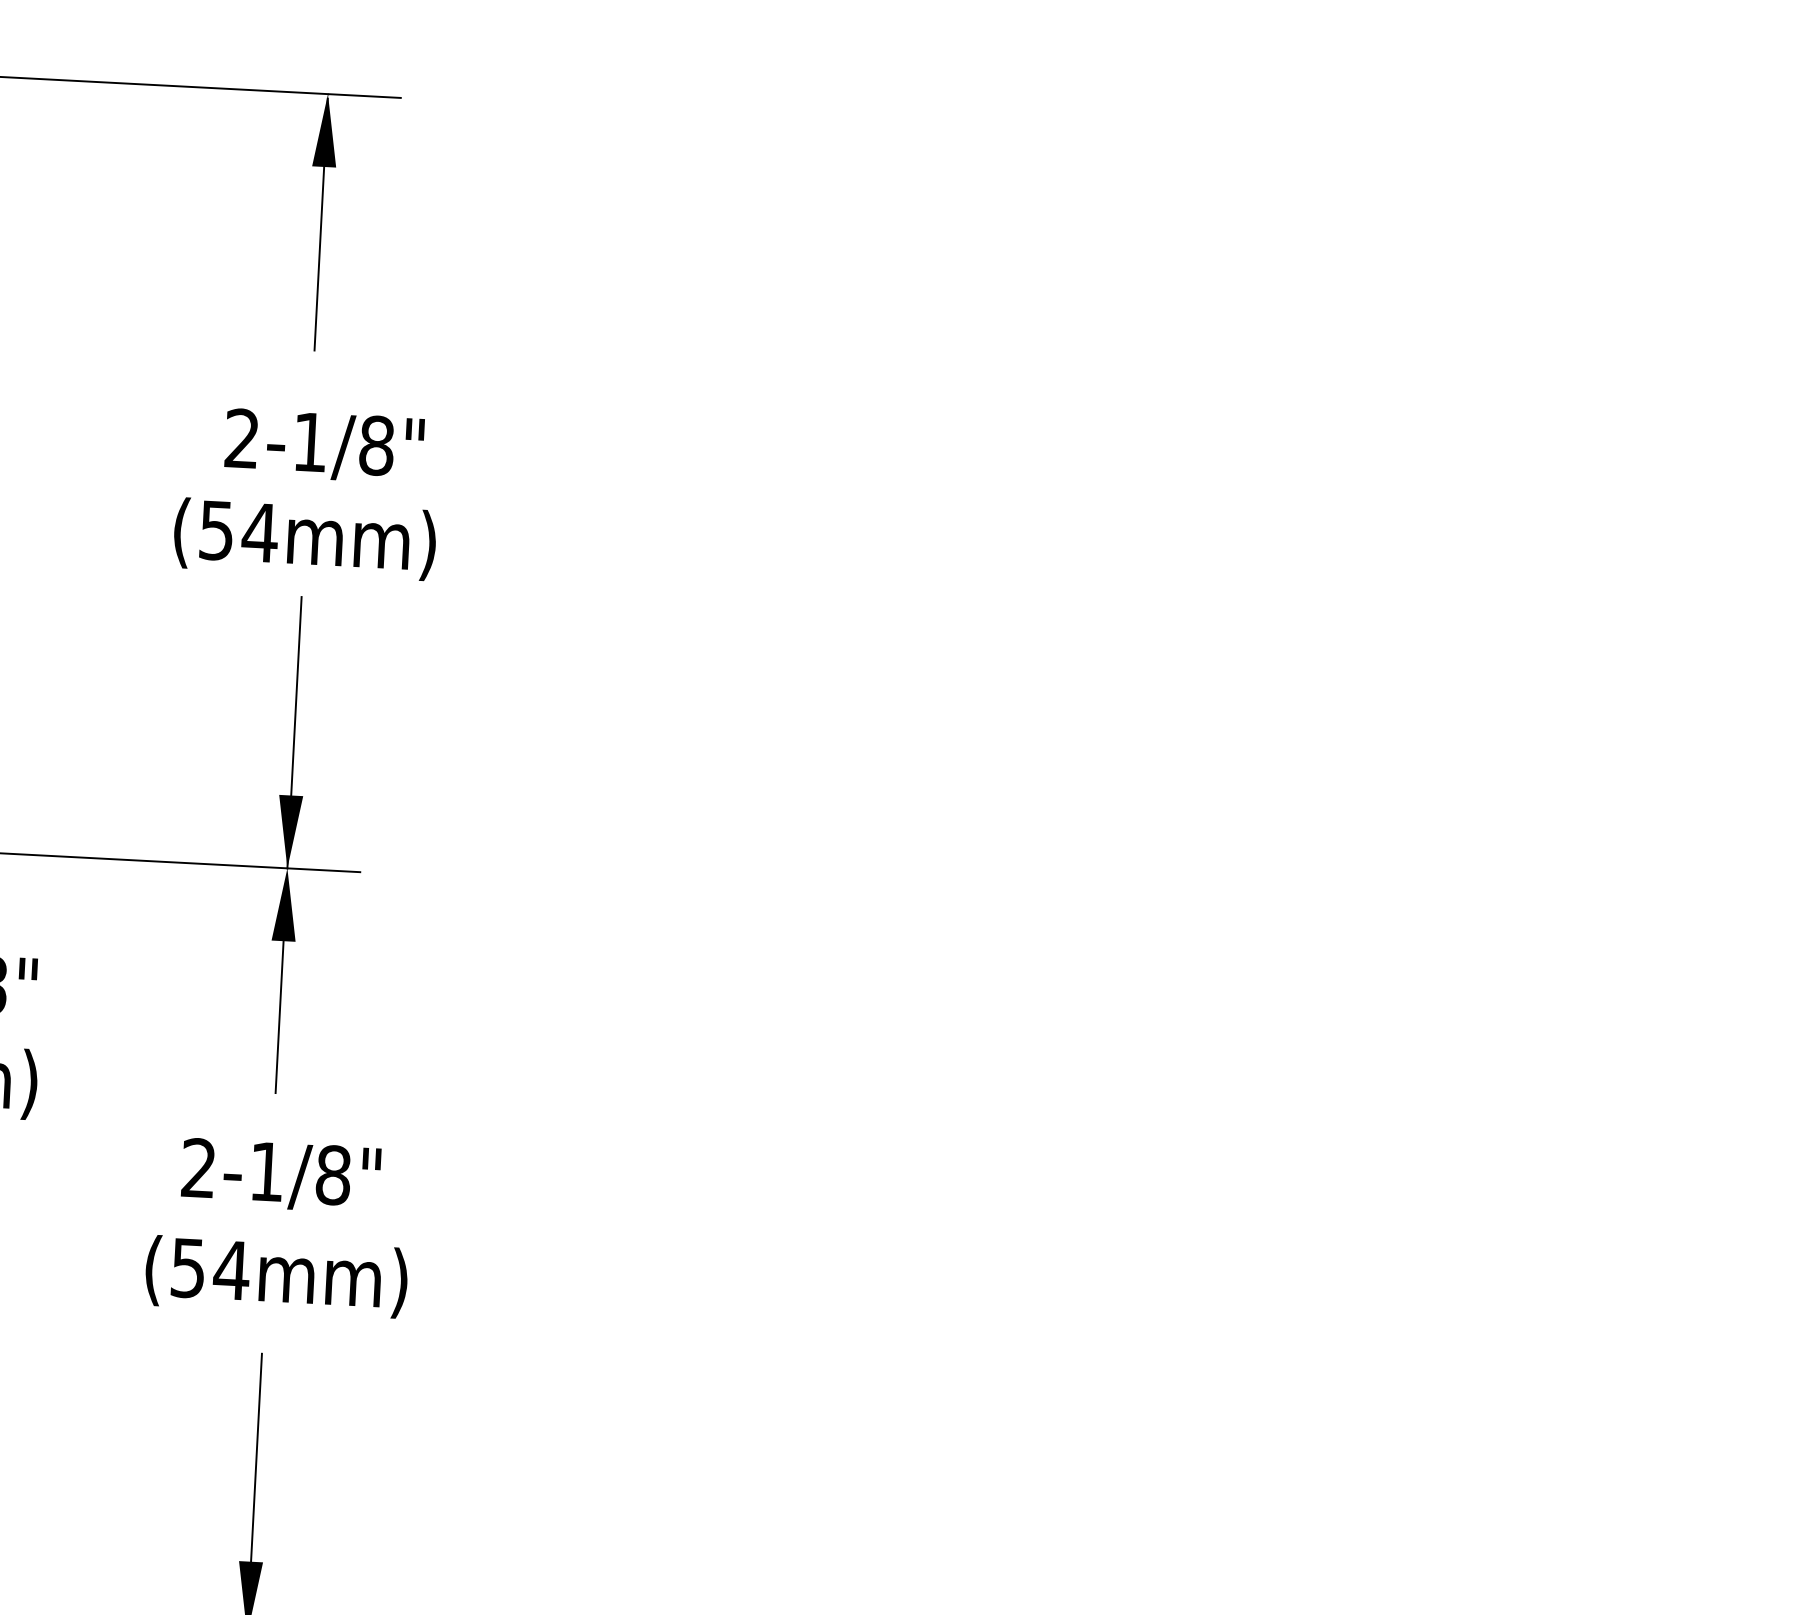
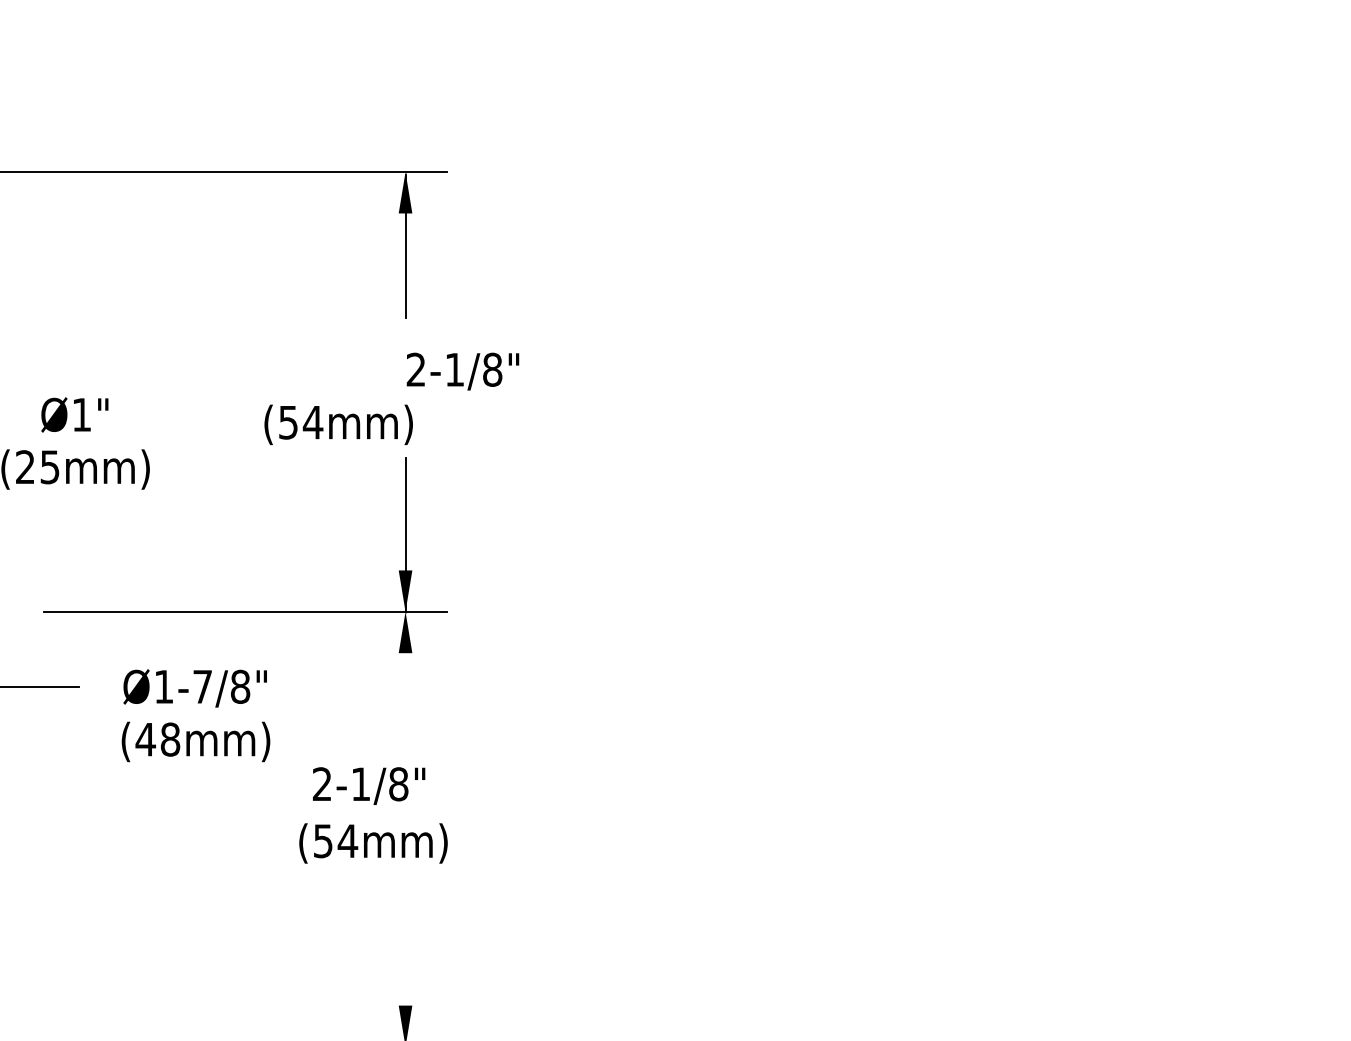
text: (323, 445) -> (462, 371), moved
text: (304, 538) -> (338, 424), moved
line: (279, 1017) -> (405, 696), removed
text: (281, 1174) -> (369, 785), moved
text: (276, 1276) -> (373, 843), moved
line: (256, 1457) -> (405, 946), removed

